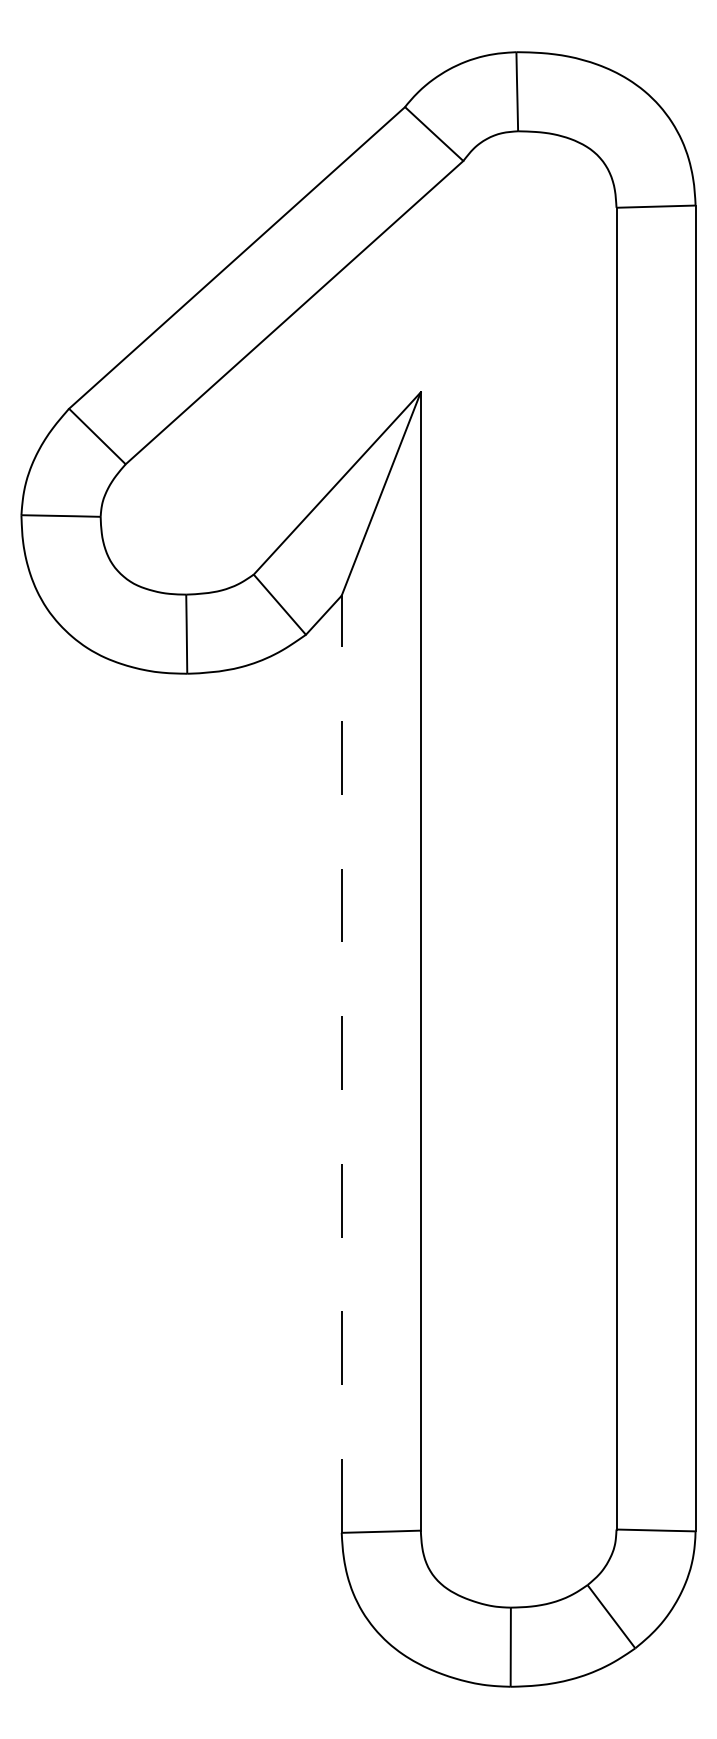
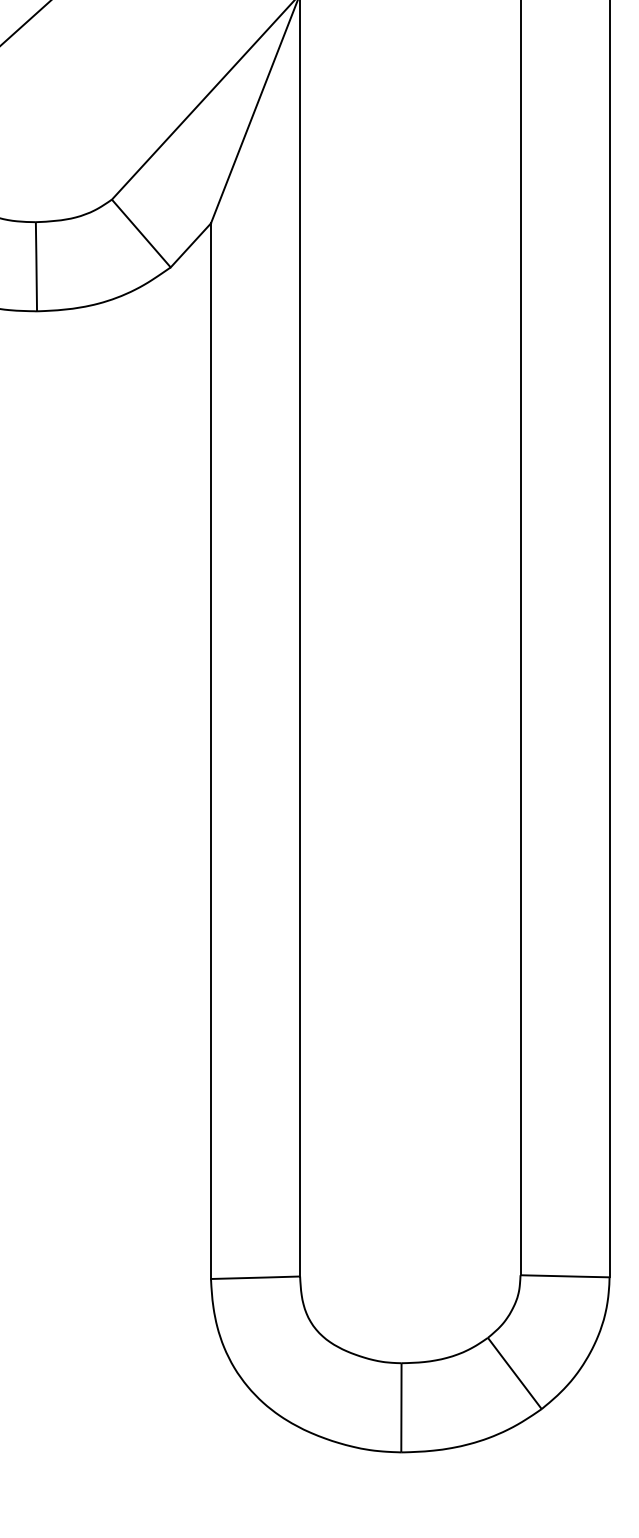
line: (341, 1064) -> (210, 751), dashed -> solid

